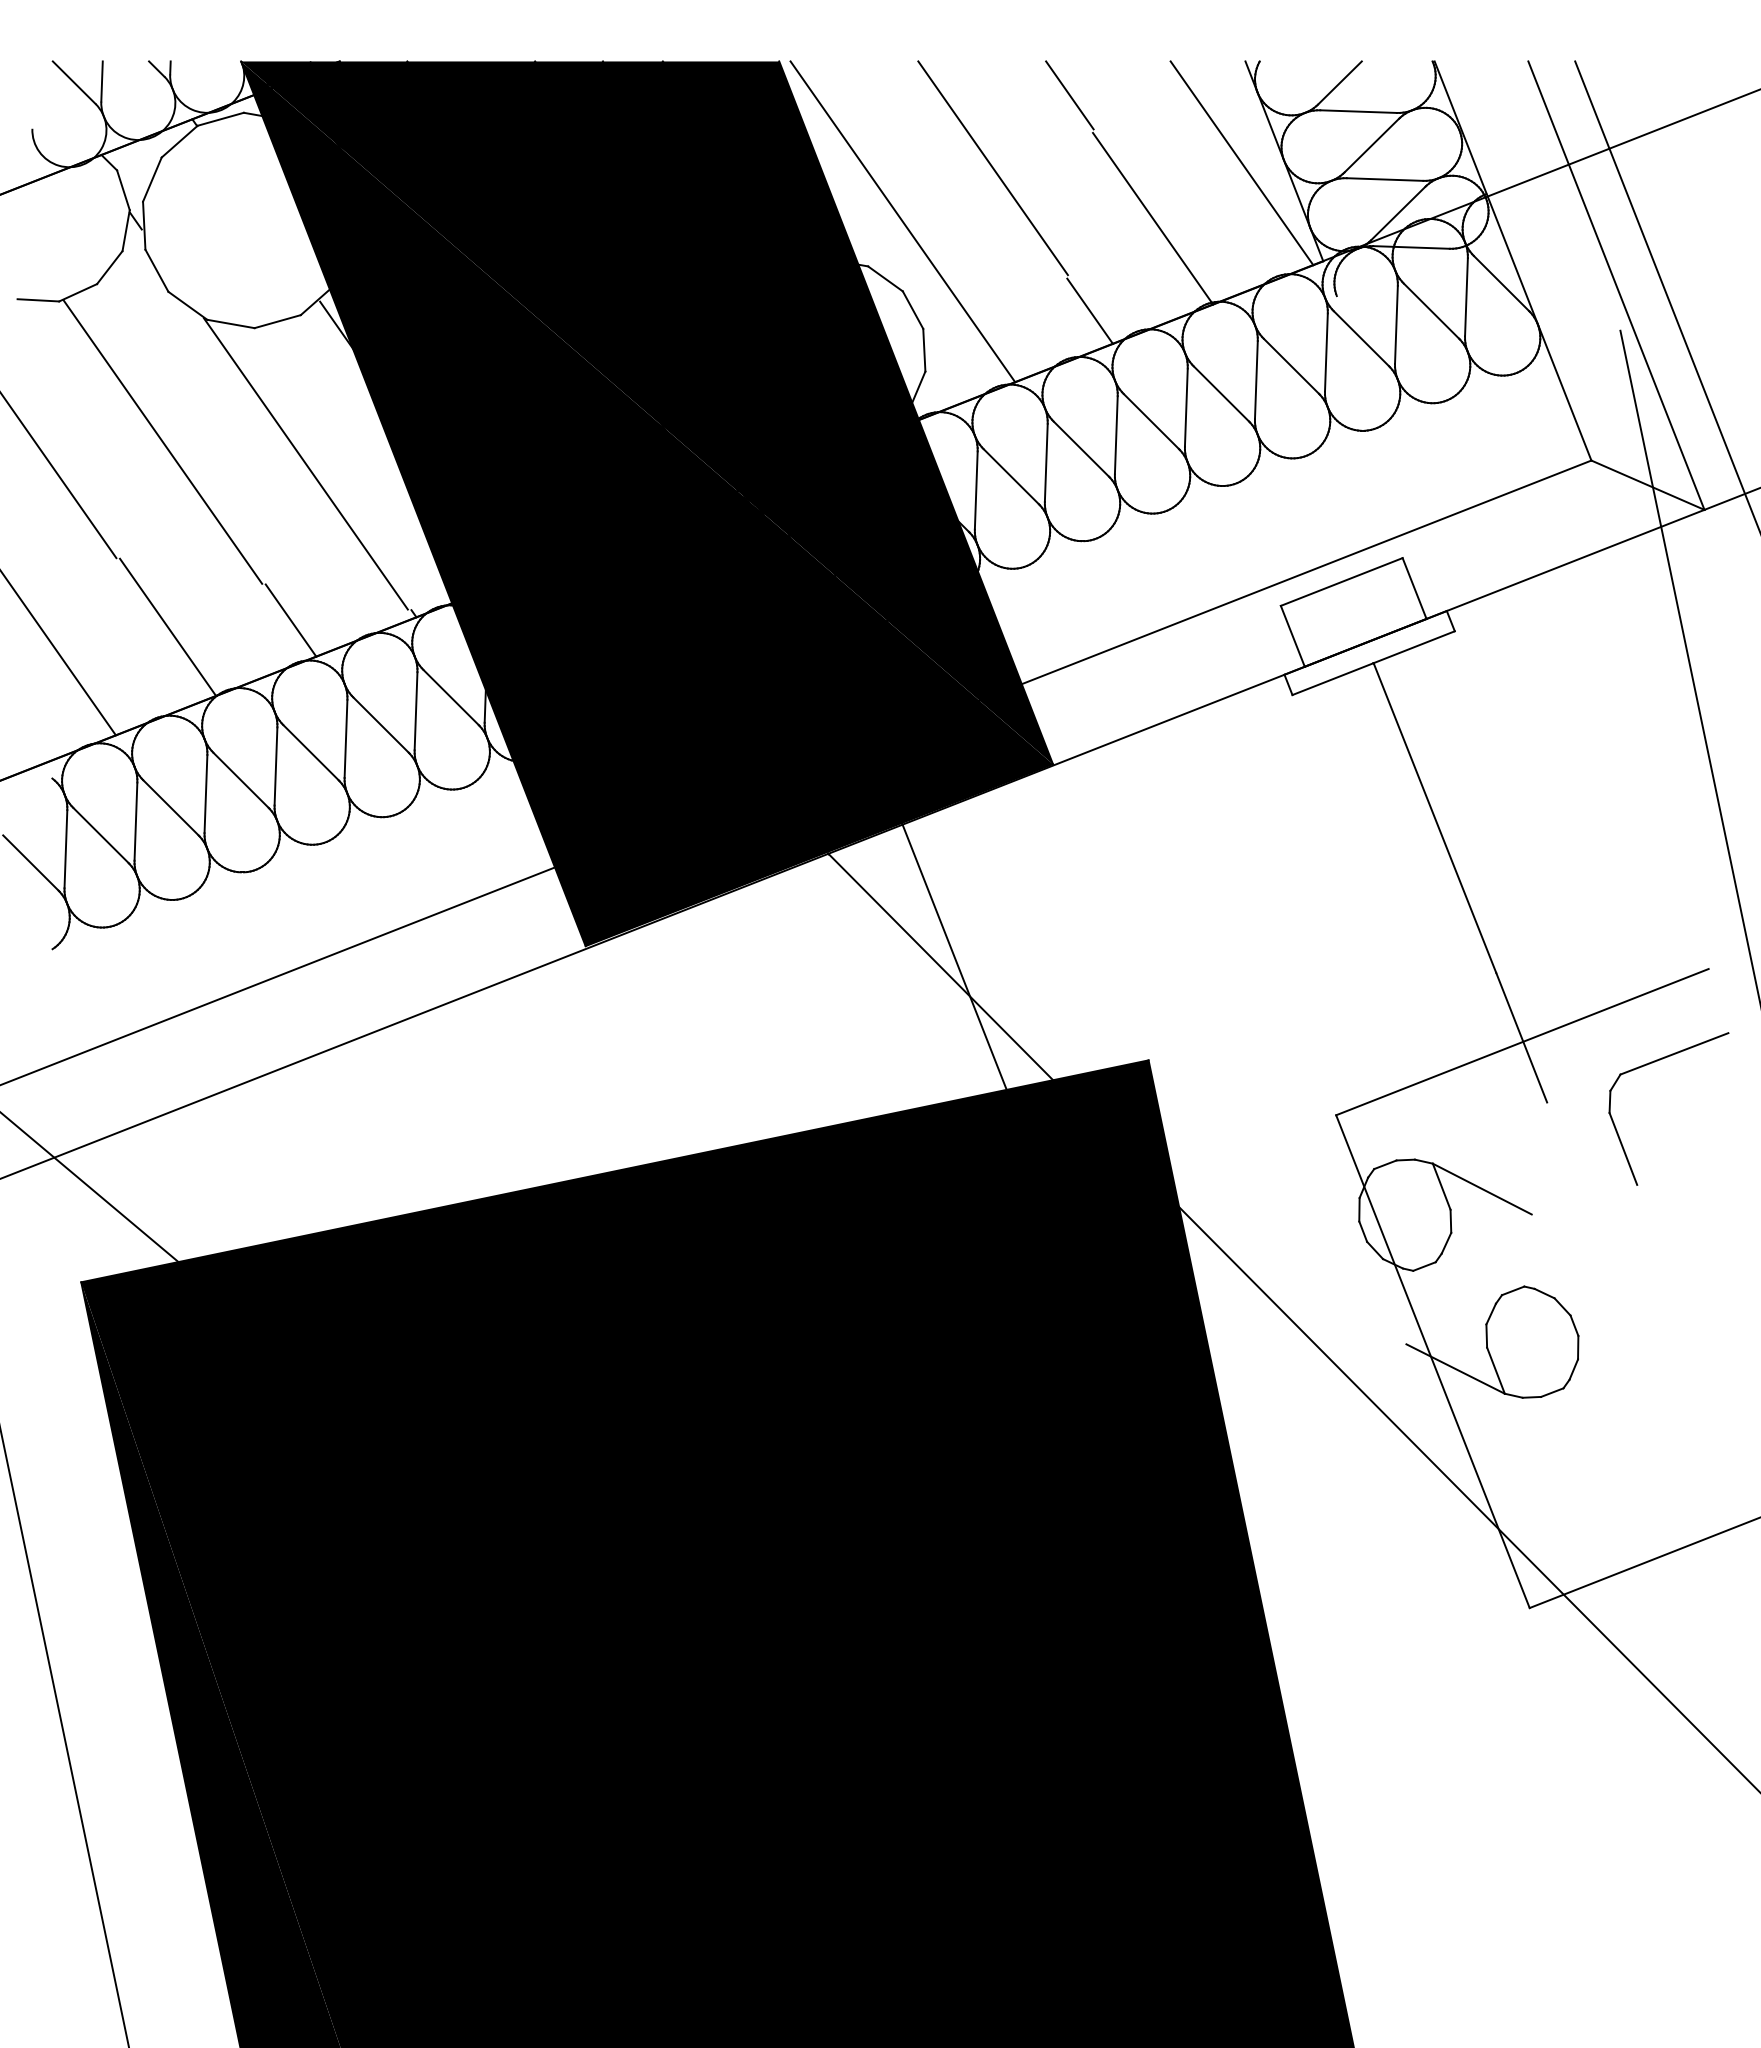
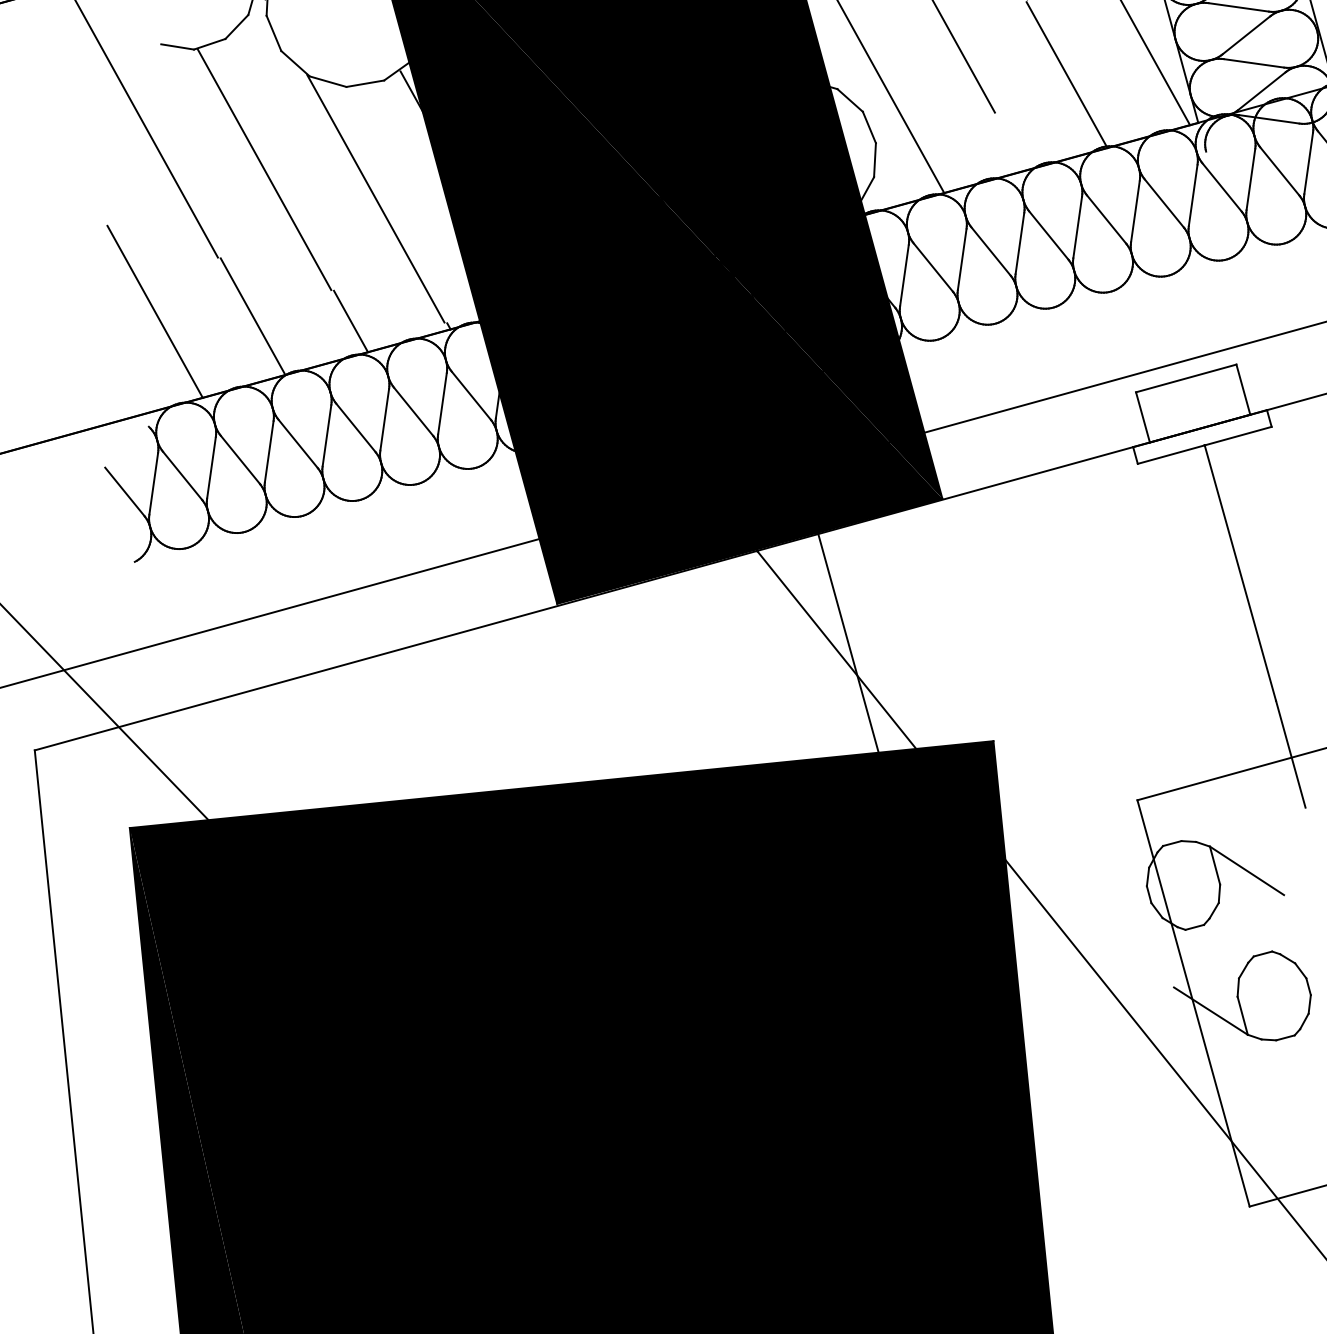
line: (1089, 310) -> (1009, 142), removed

